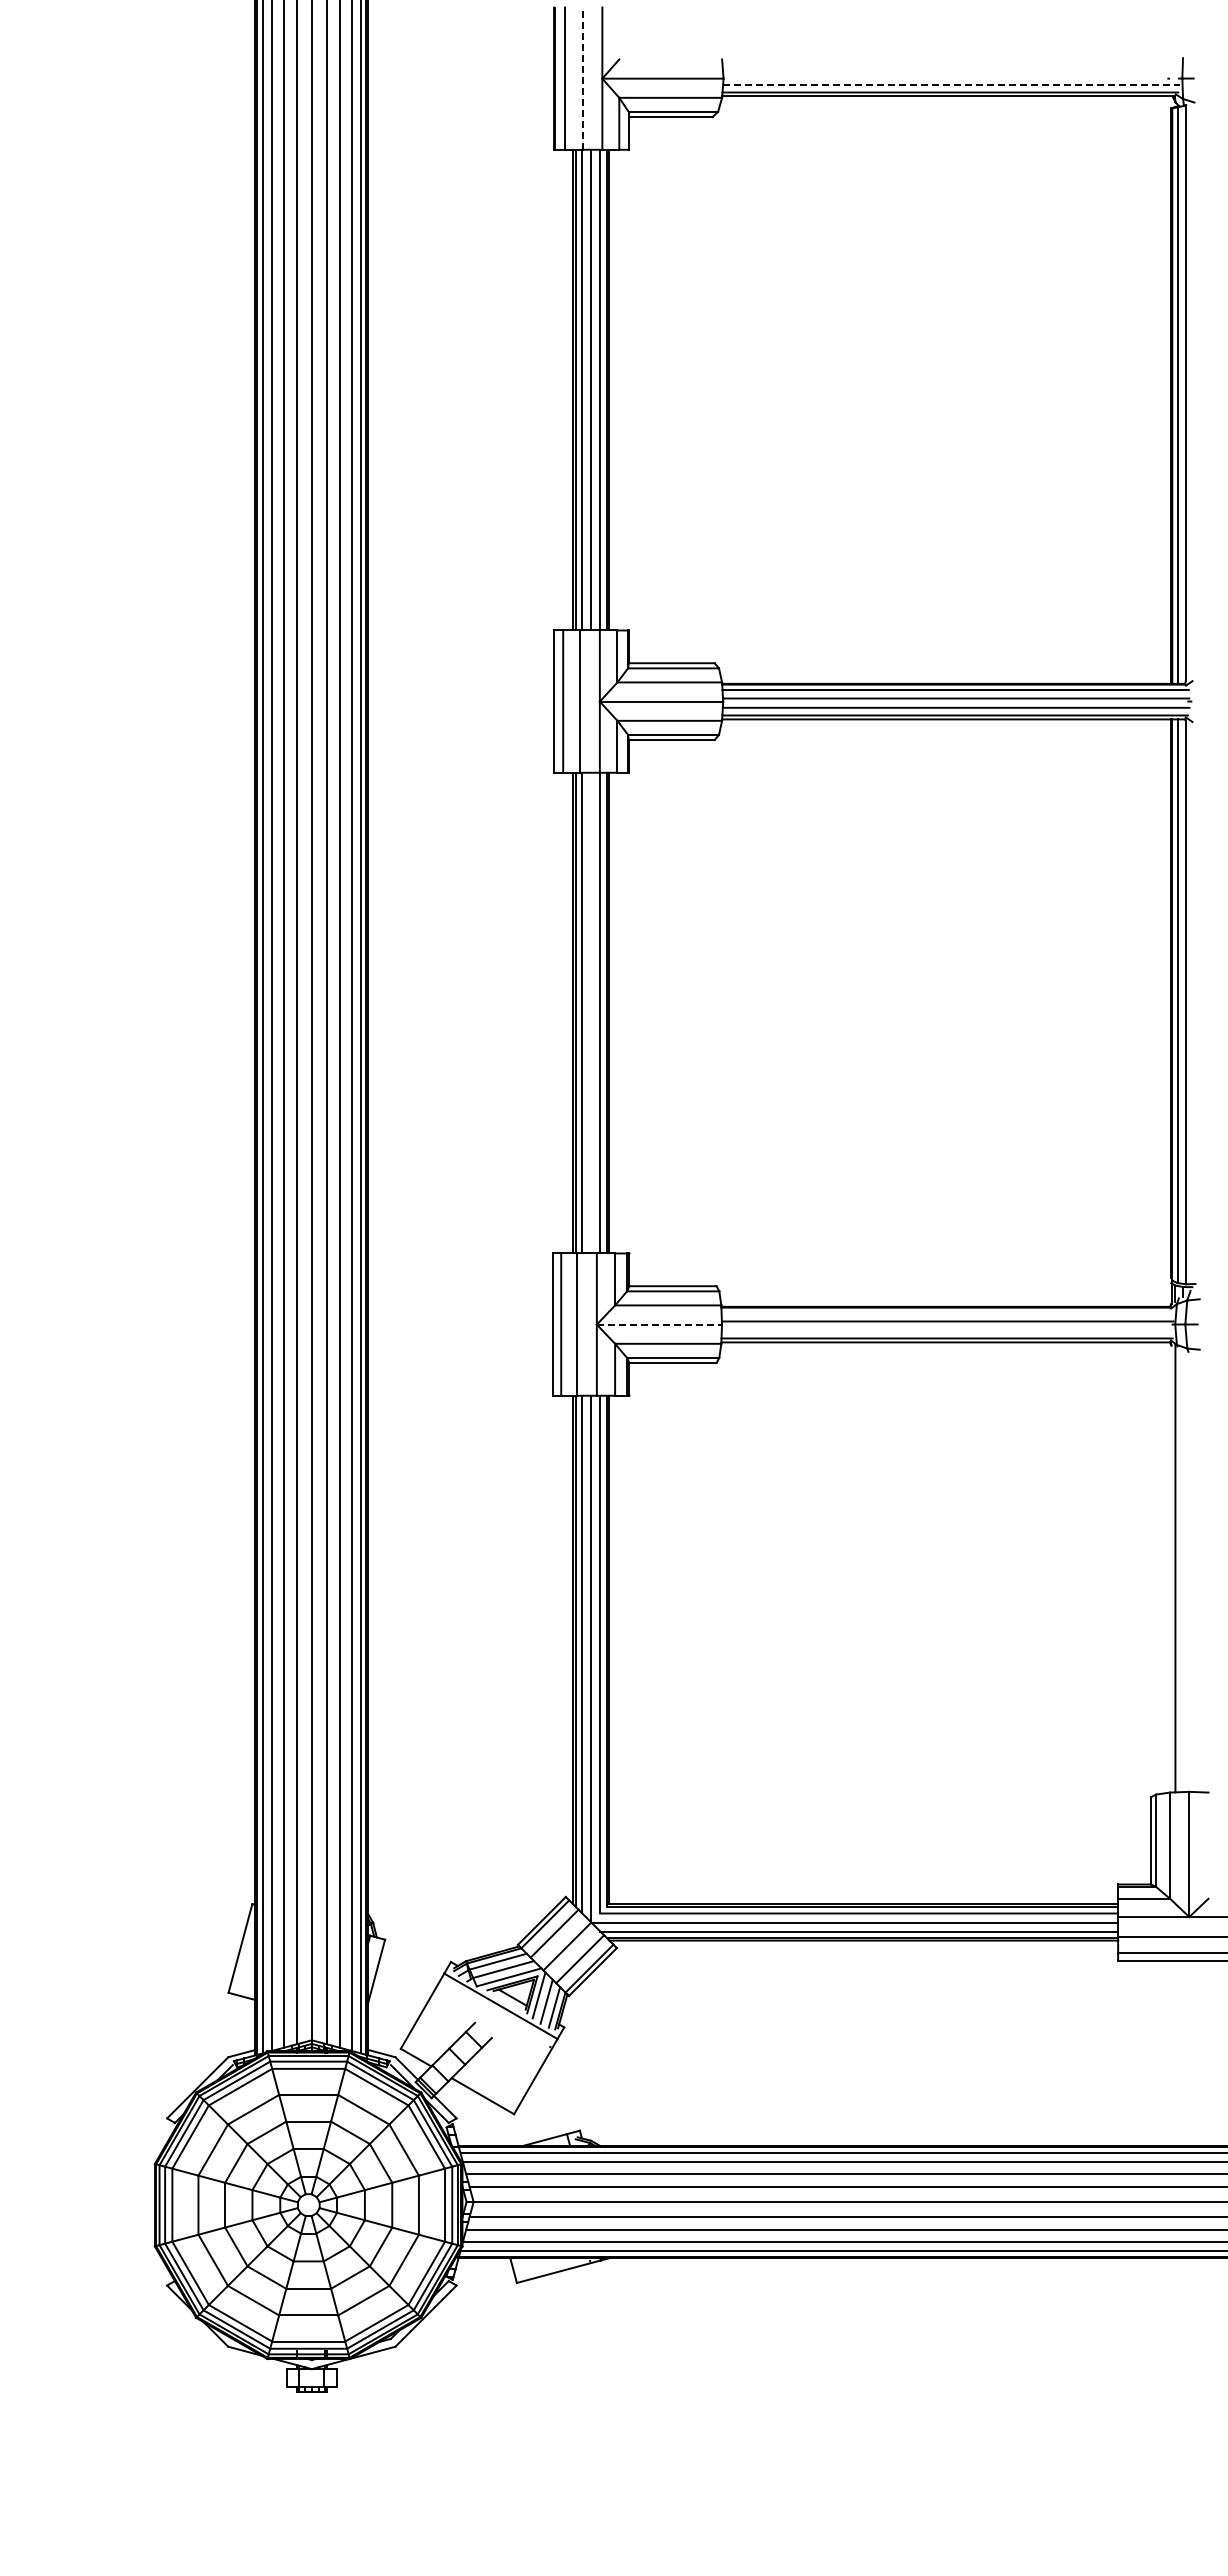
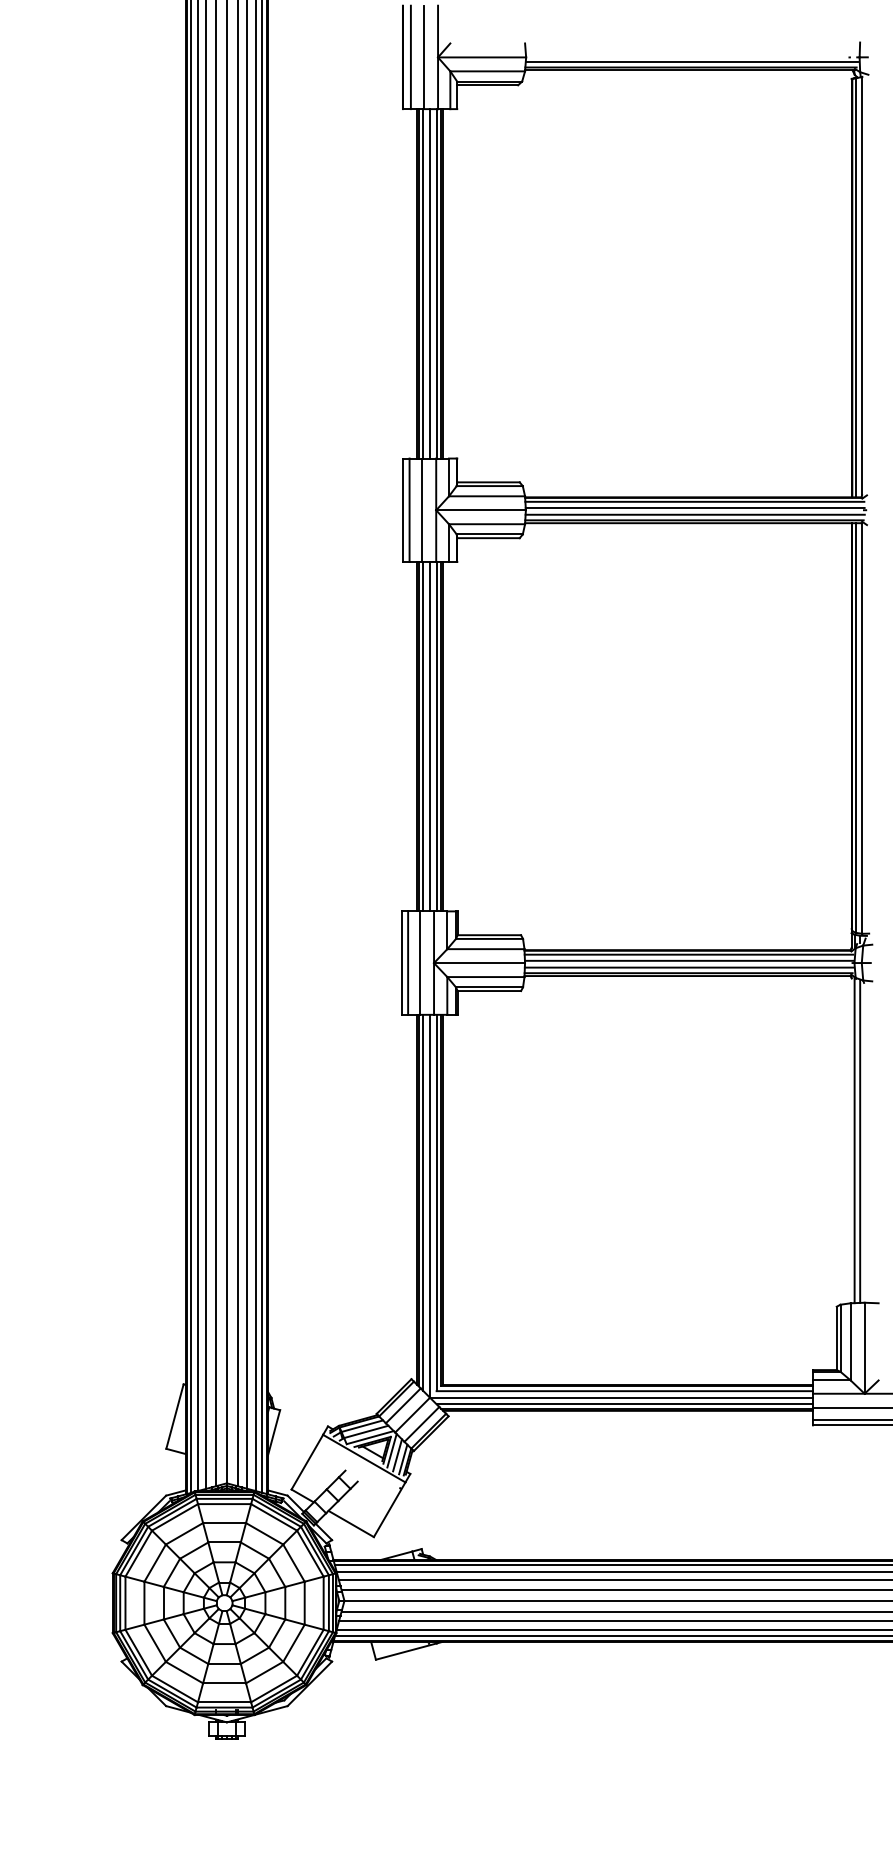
line: (582, 78) -> (423, 57), dashed -> solid
line: (951, 84) -> (691, 61), dashed -> solid
line: (591, 1012) -> (430, 736), added
line: (947, 1313) -> (688, 955), added
line: (659, 1324) -> (479, 963), dashed -> solid
line: (947, 1330) -> (688, 967), added
line: (1183, 1570) -> (860, 1141), added

